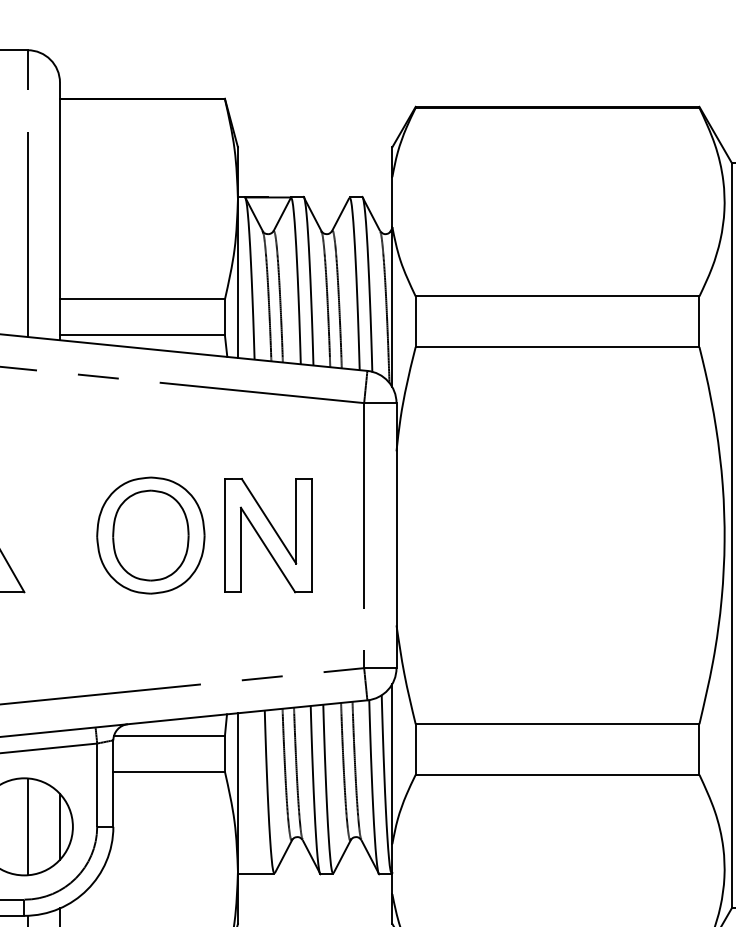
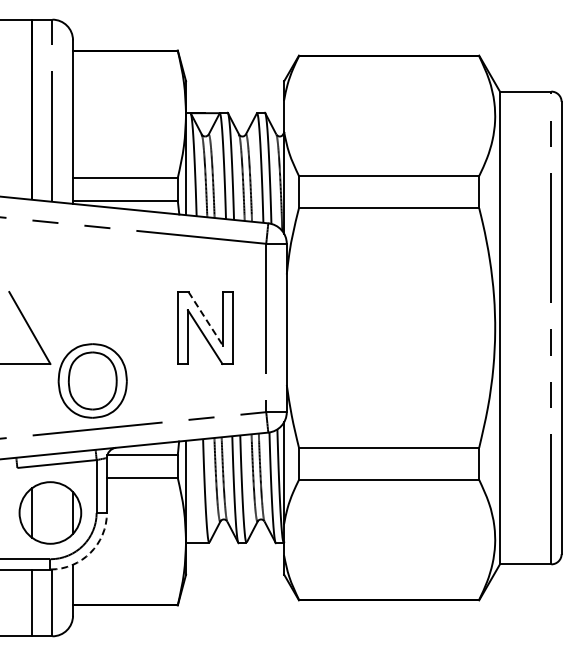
line: (268, 520) -> (205, 318), solid -> dashed
part: (150, 534) -> (92, 380), moved
line: (27, 826) -> (52, 512), removed
arc: (87, 889) -> (90, 552), solid -> dashed

